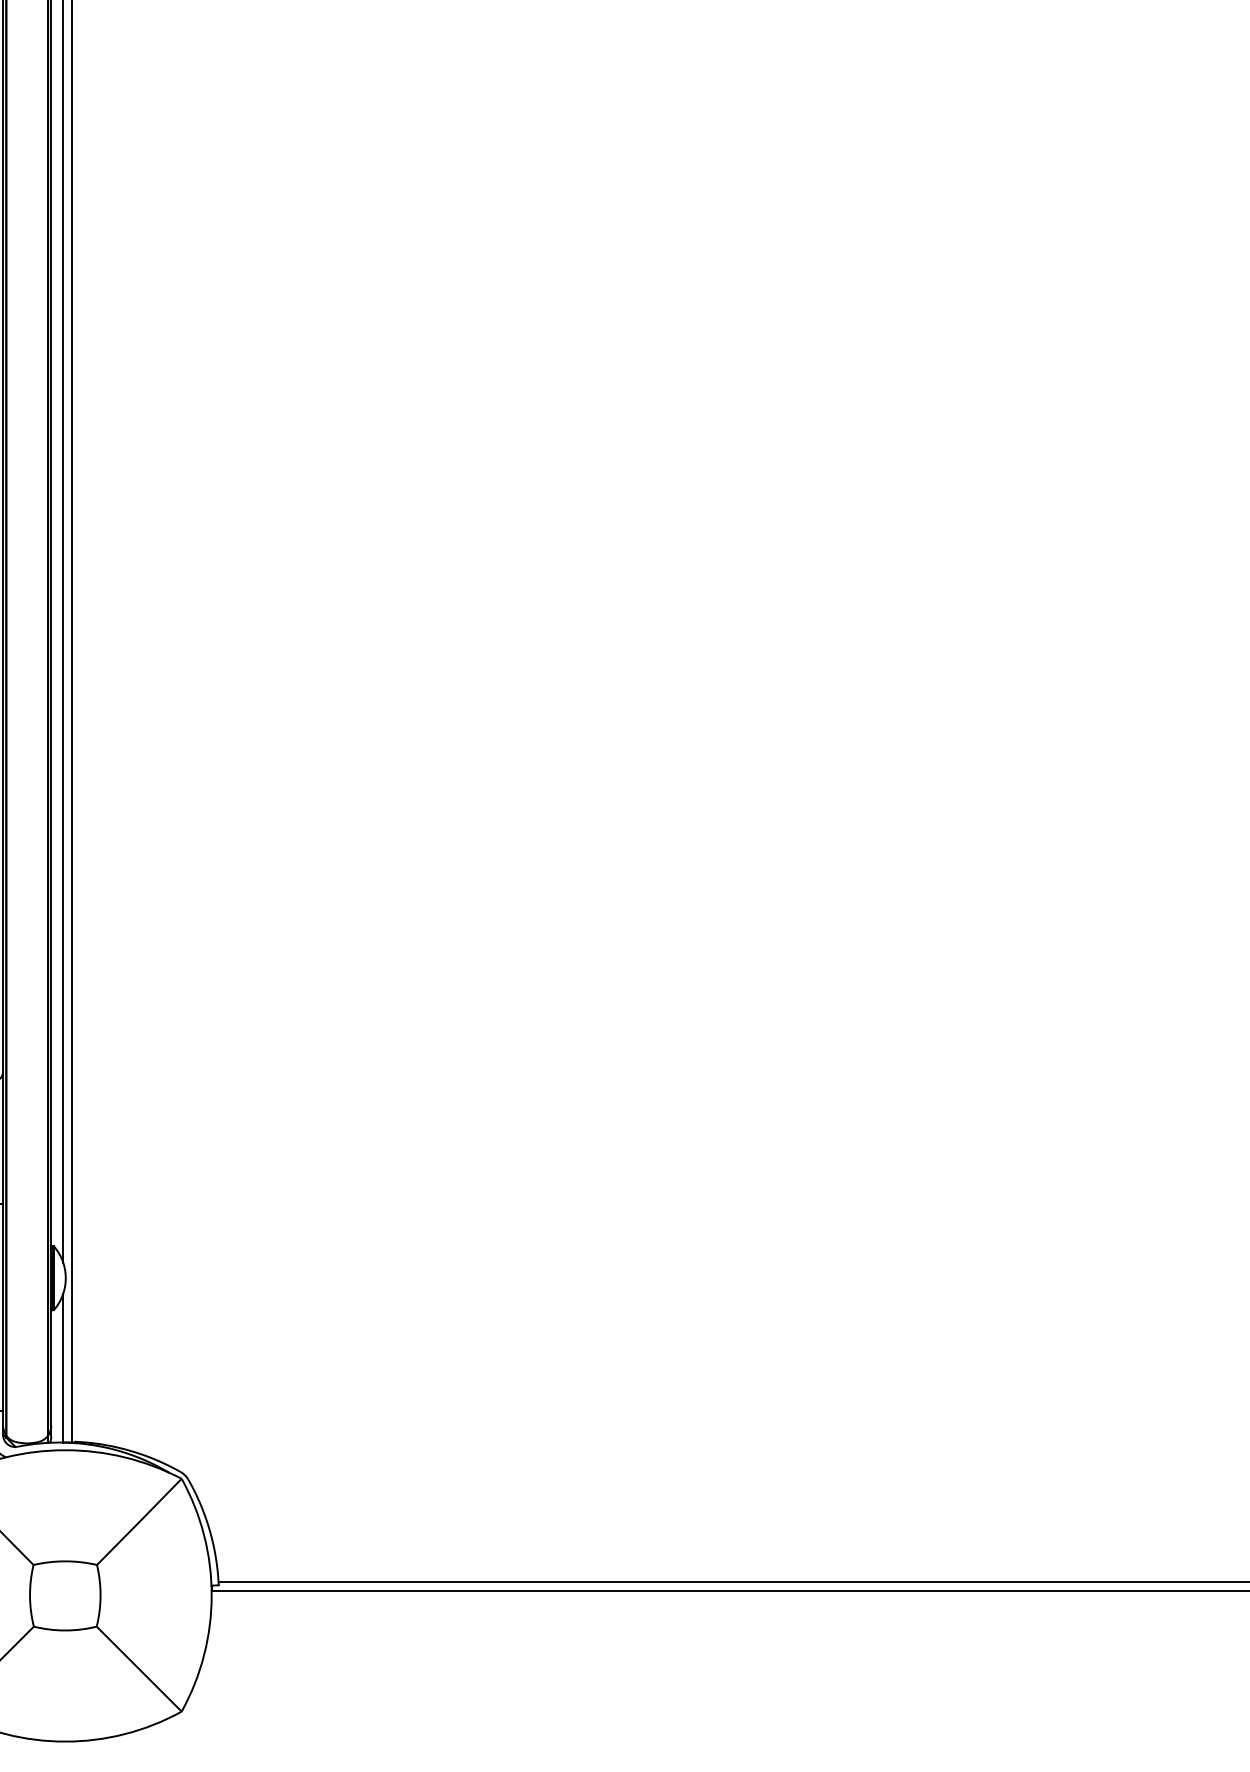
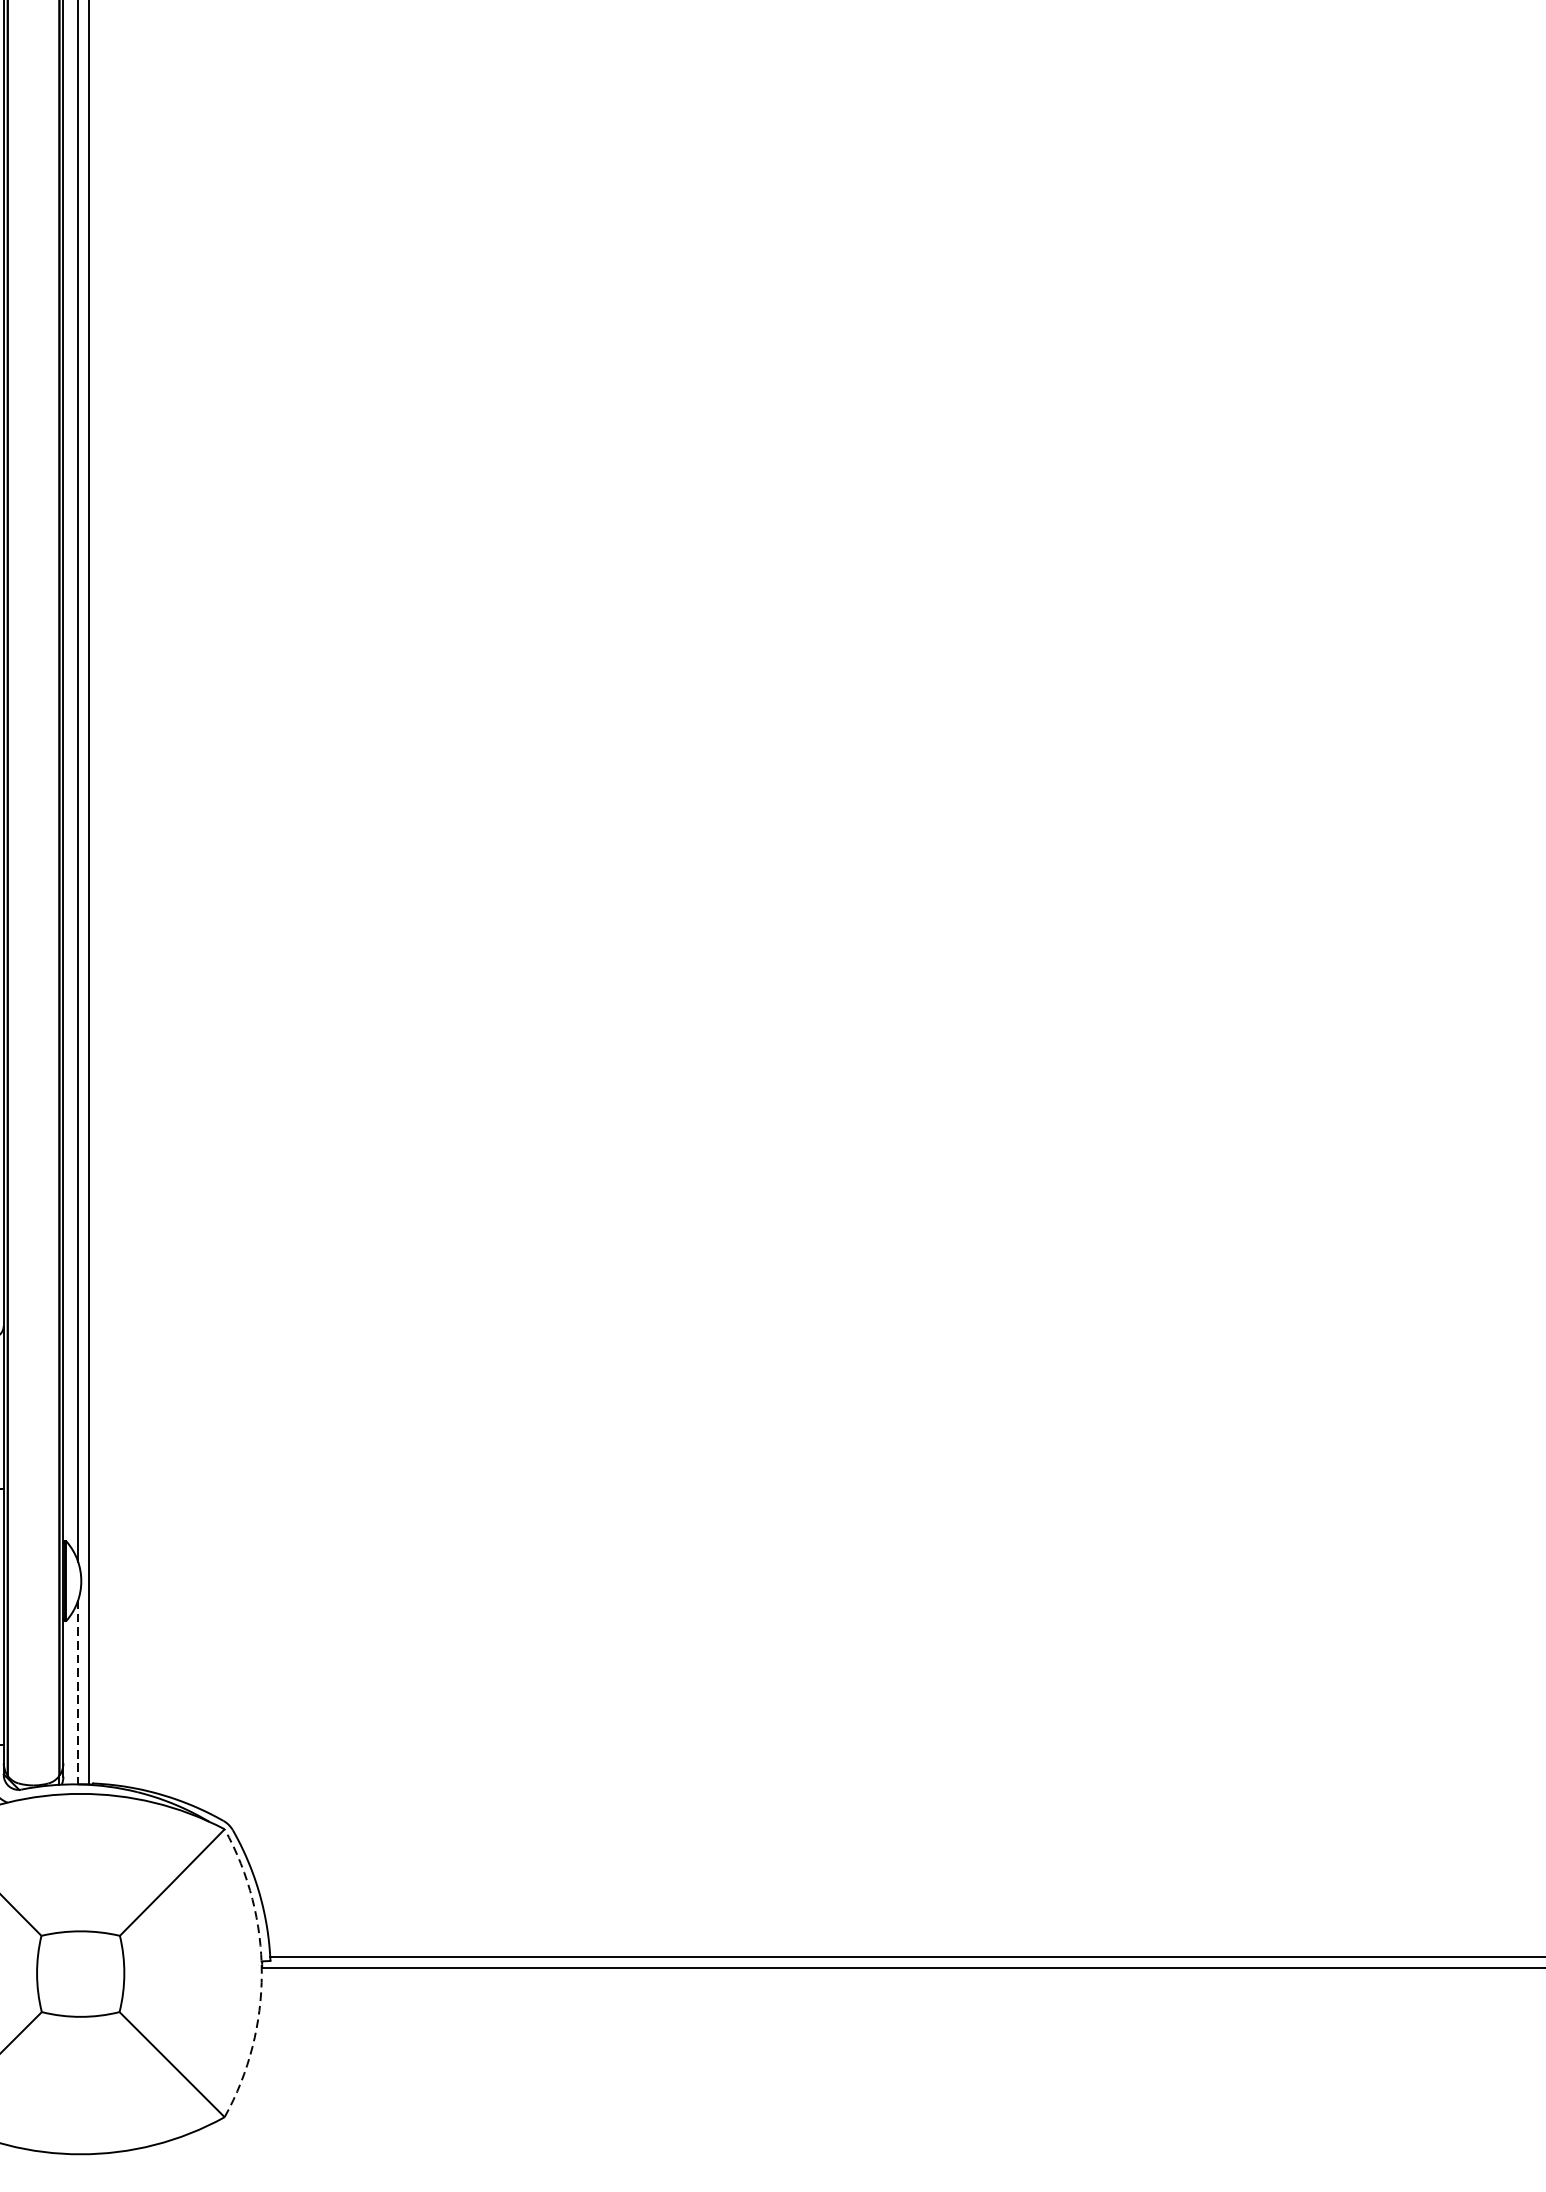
line: (63, 1368) -> (78, 1692), solid -> dashed
arc: (211, 1595) -> (261, 1973), solid -> dashed

